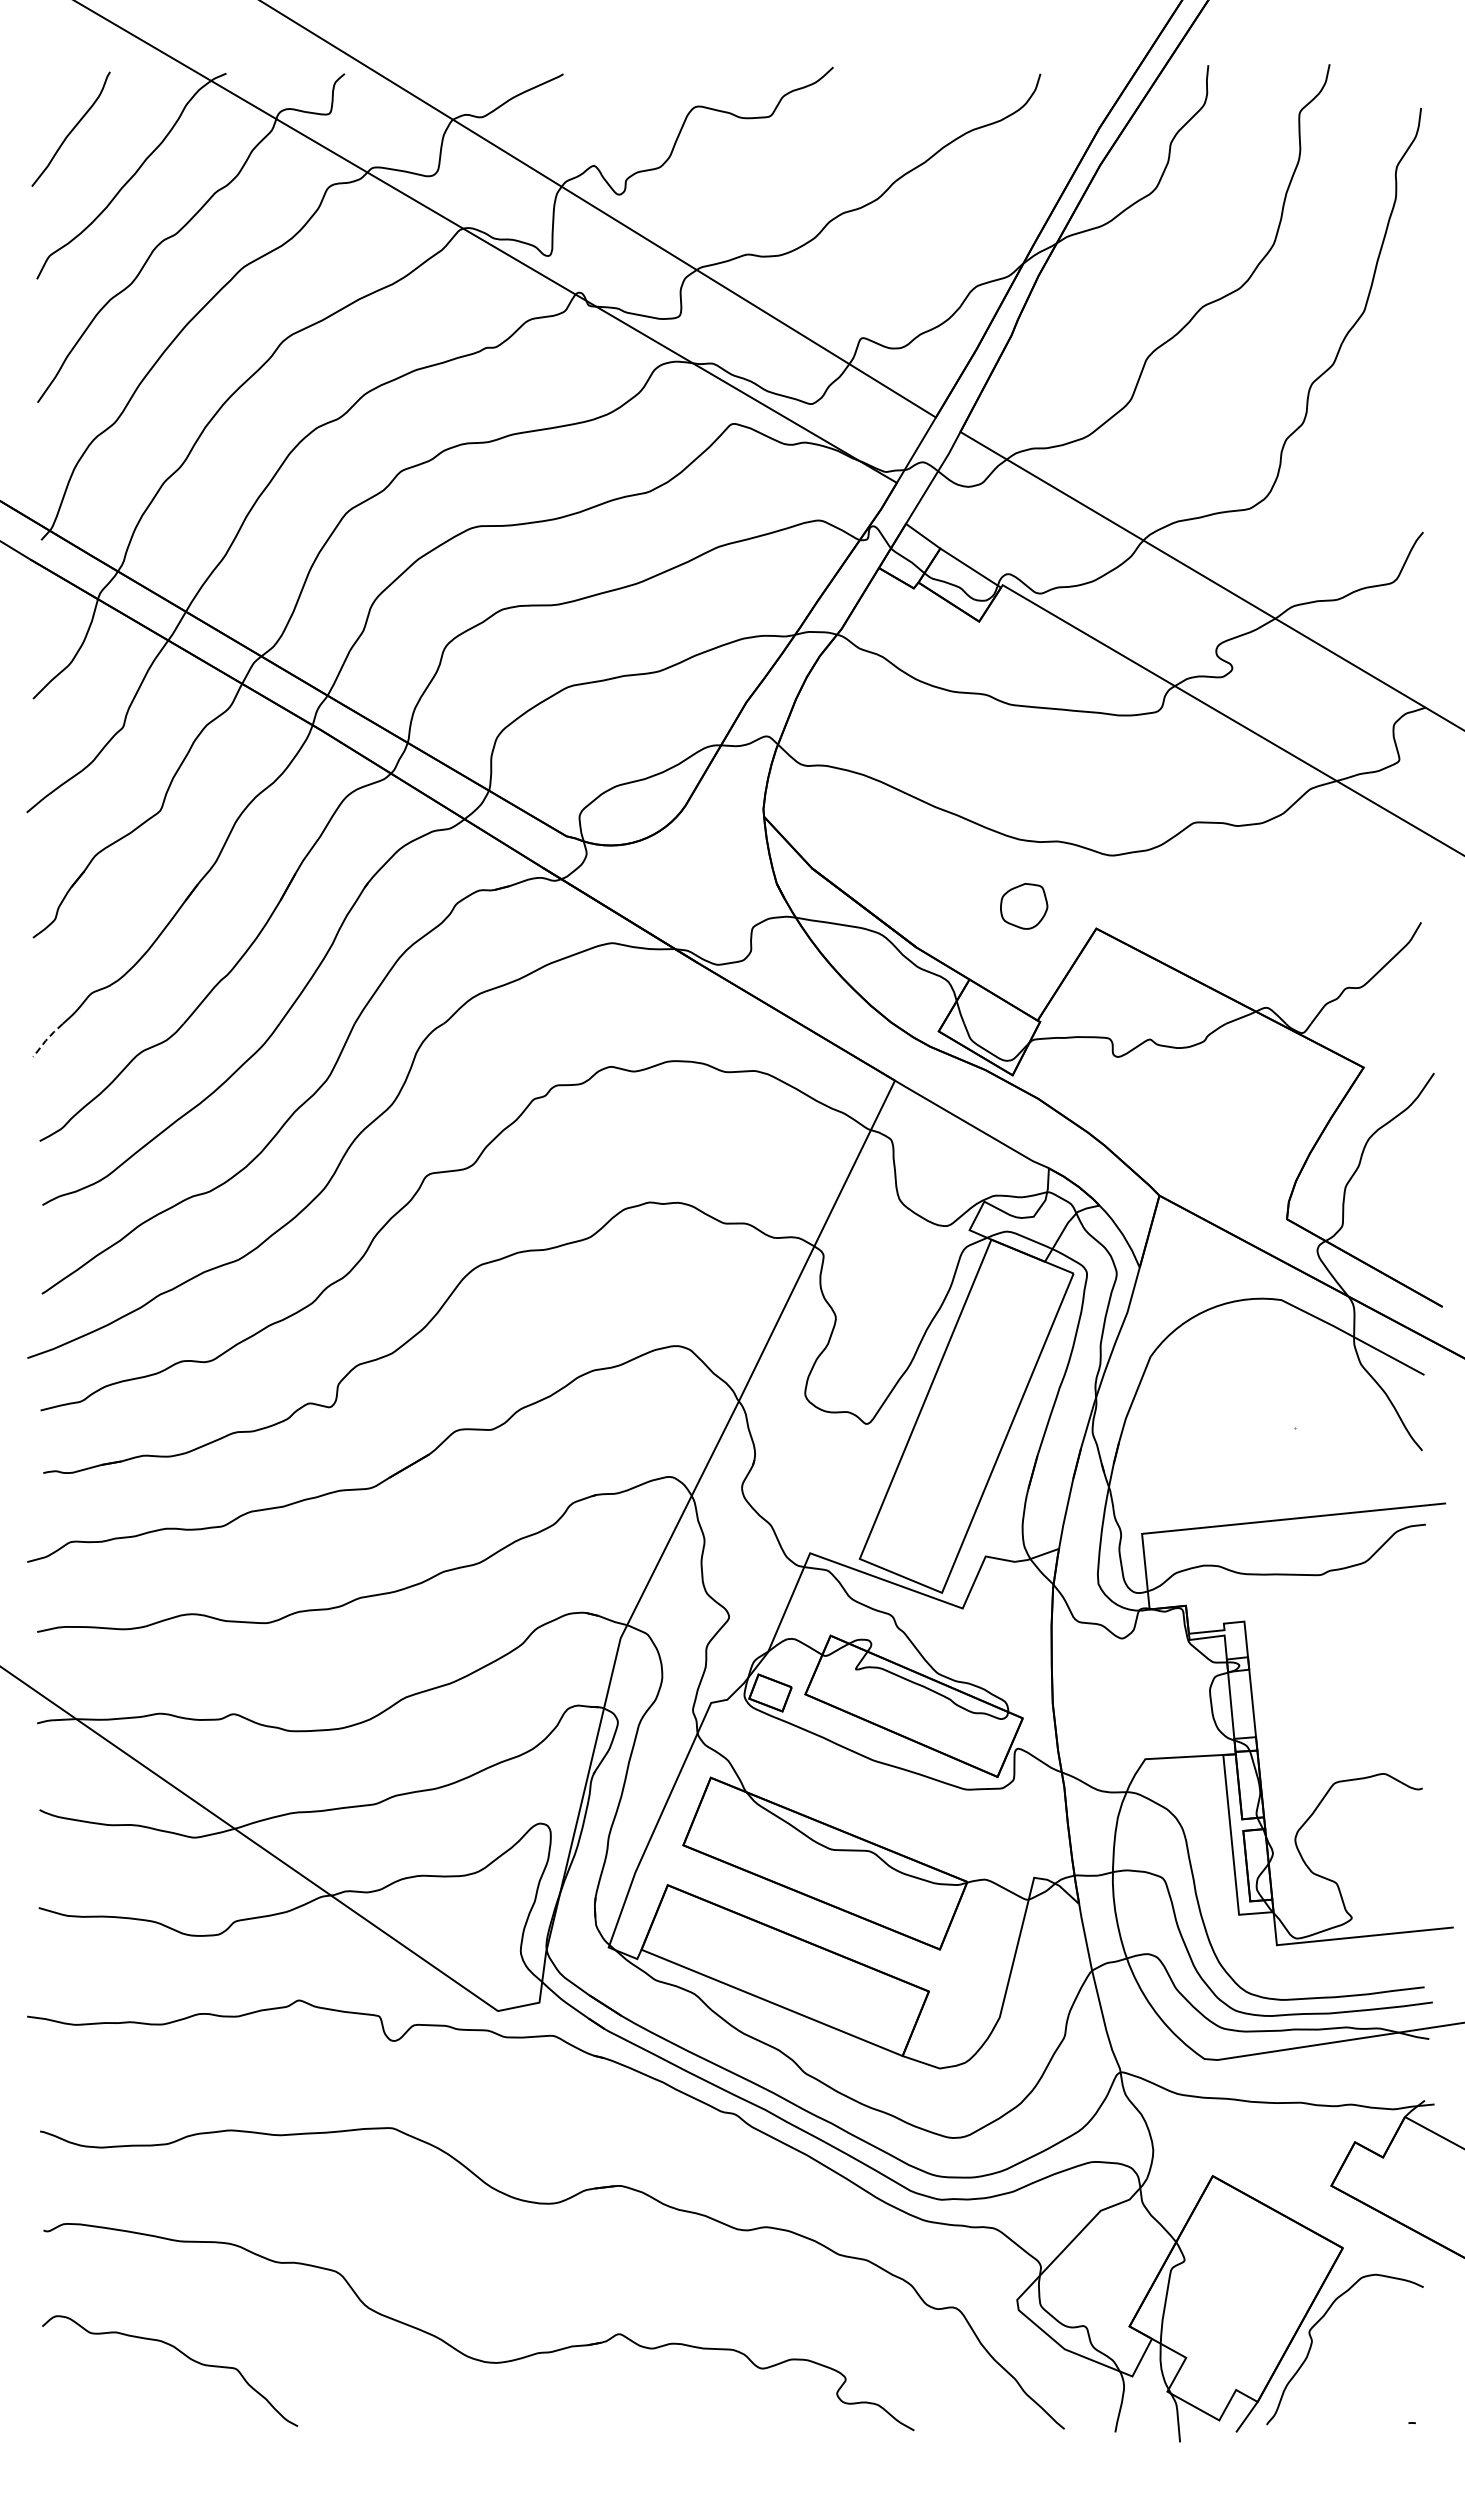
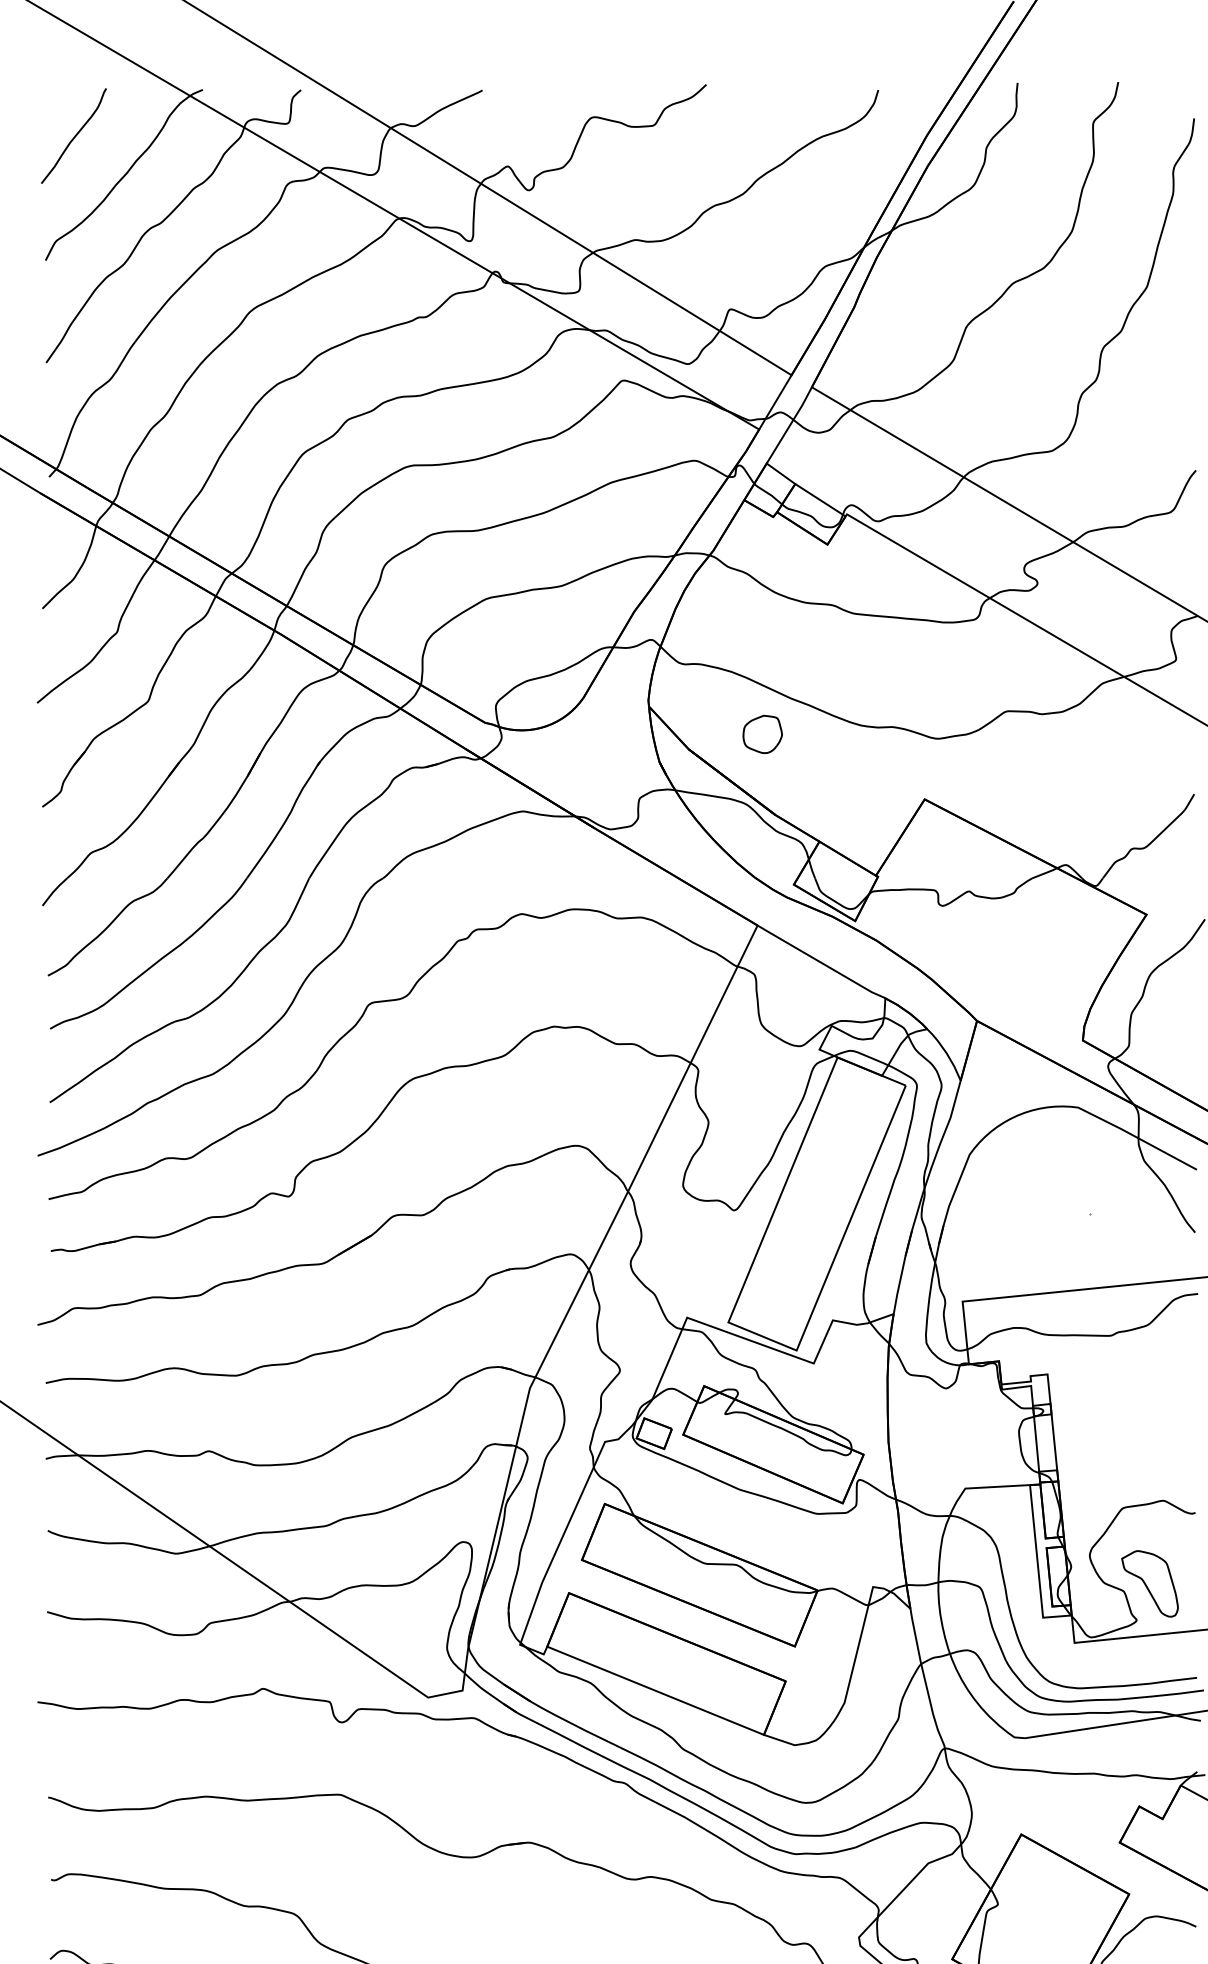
part: (1024, 906) -> (763, 734), moved
line: (47, 1039) -> (54, 891), dashed -> solid
part: (1367, 1873) -> (1149, 1583), added

